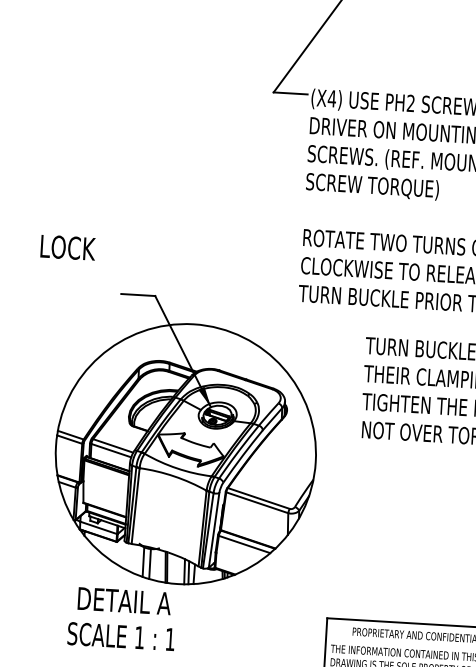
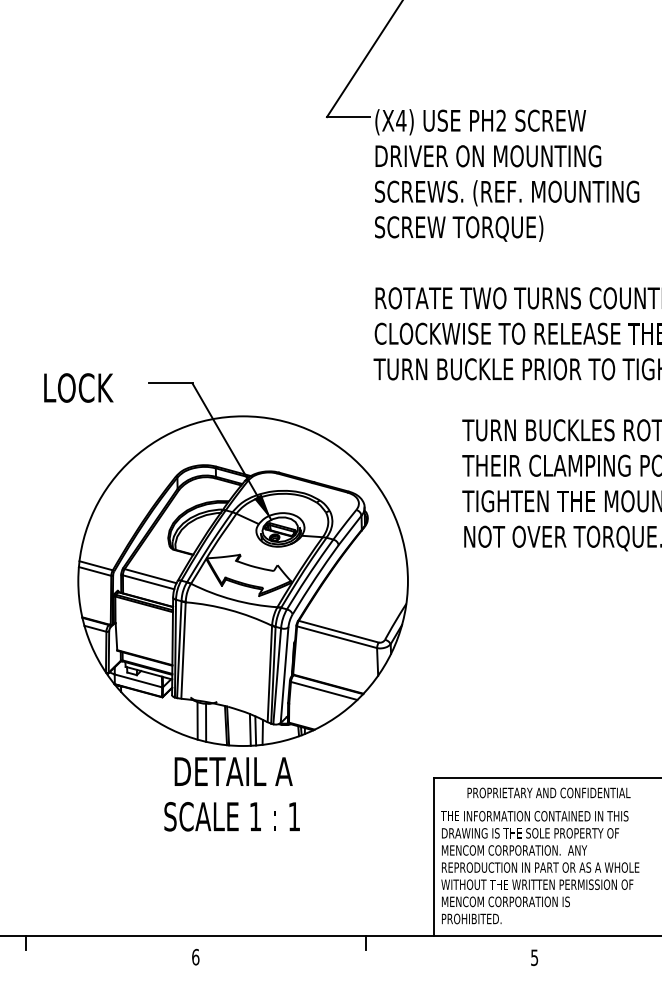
text: (67, 247) -> (78, 387), moved
text: (121, 619) -> (231, 794), moved

